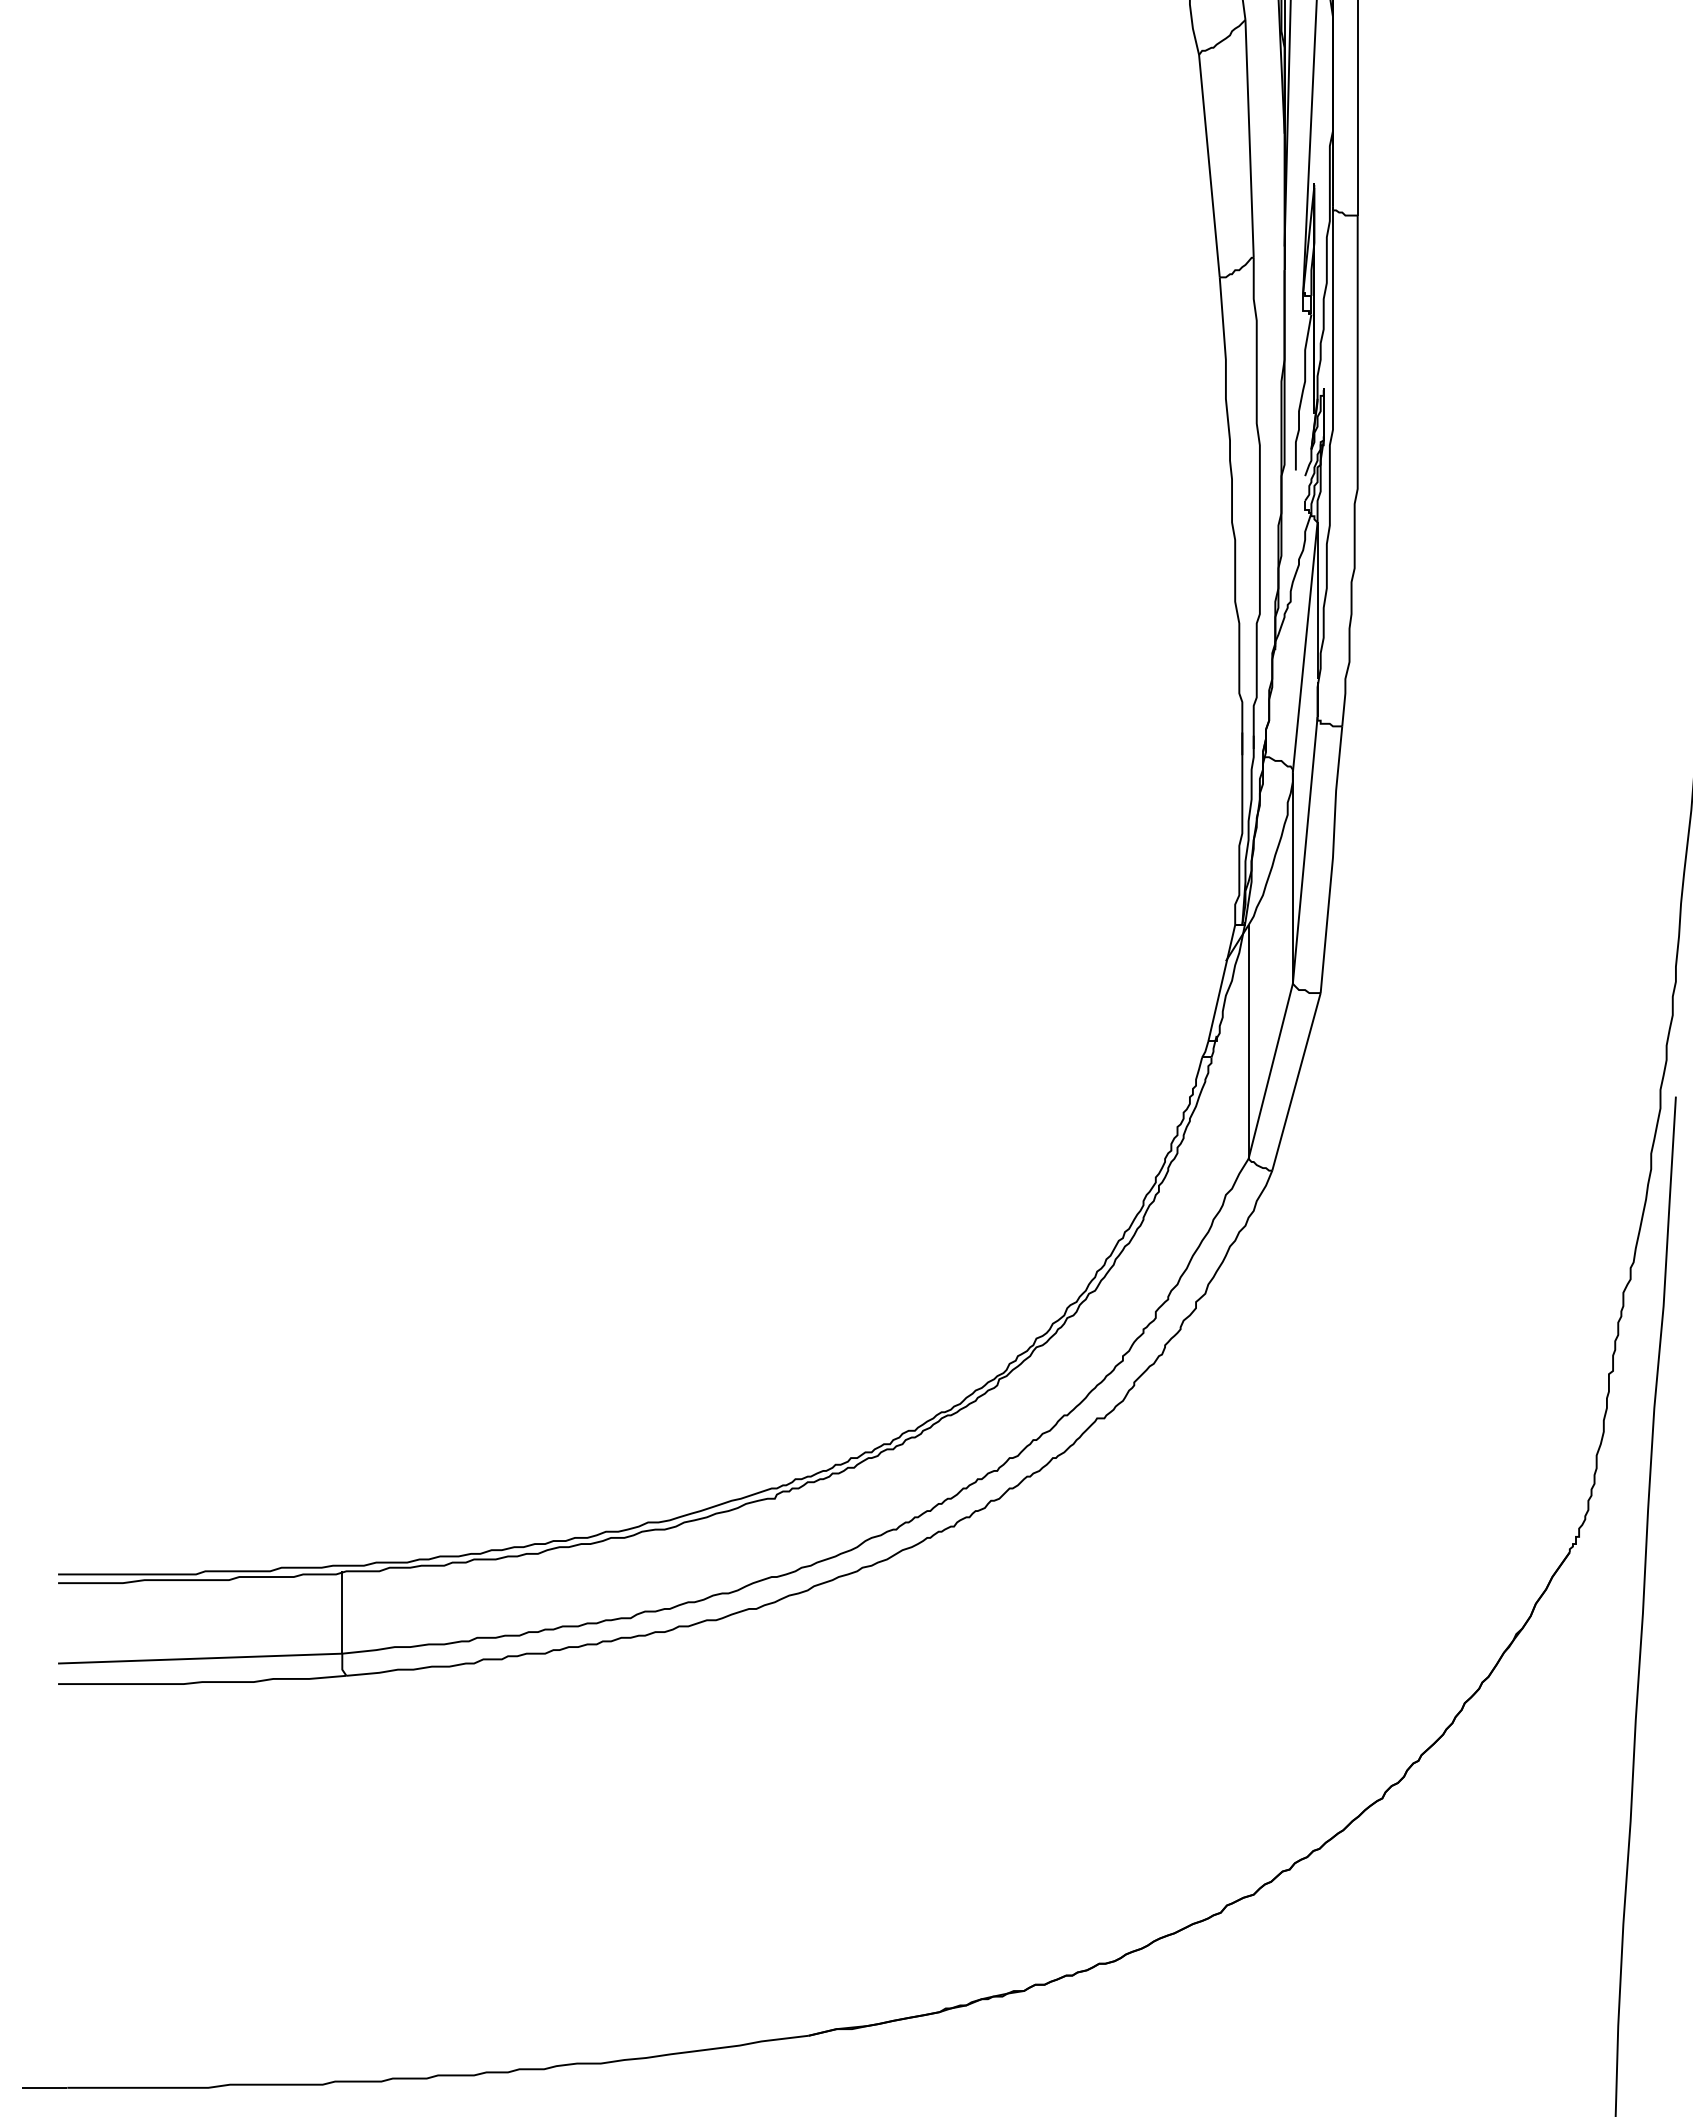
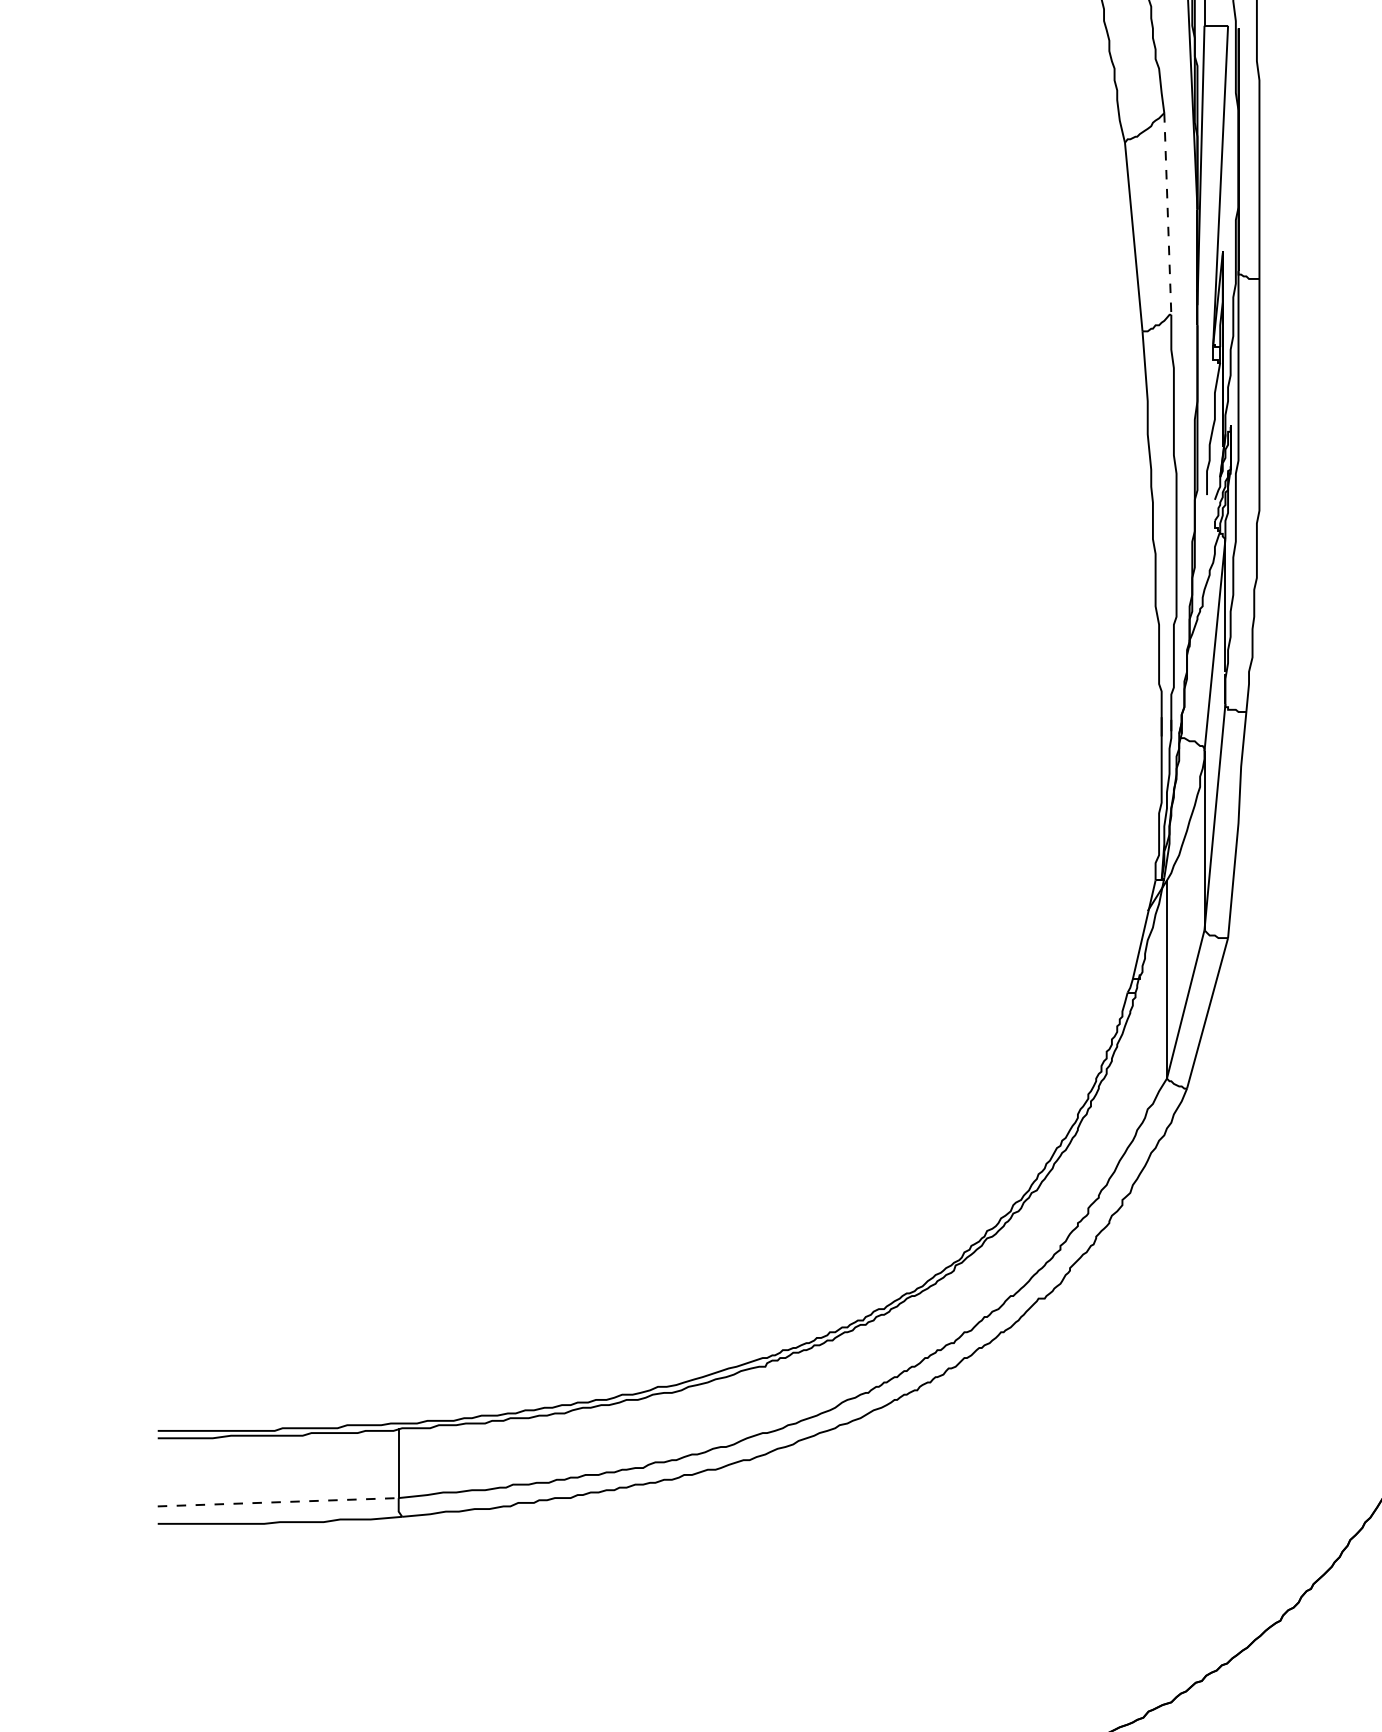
line: (1249, 139) -> (1167, 214), solid -> dashed
line: (200, 1658) -> (278, 1502), solid -> dashed

